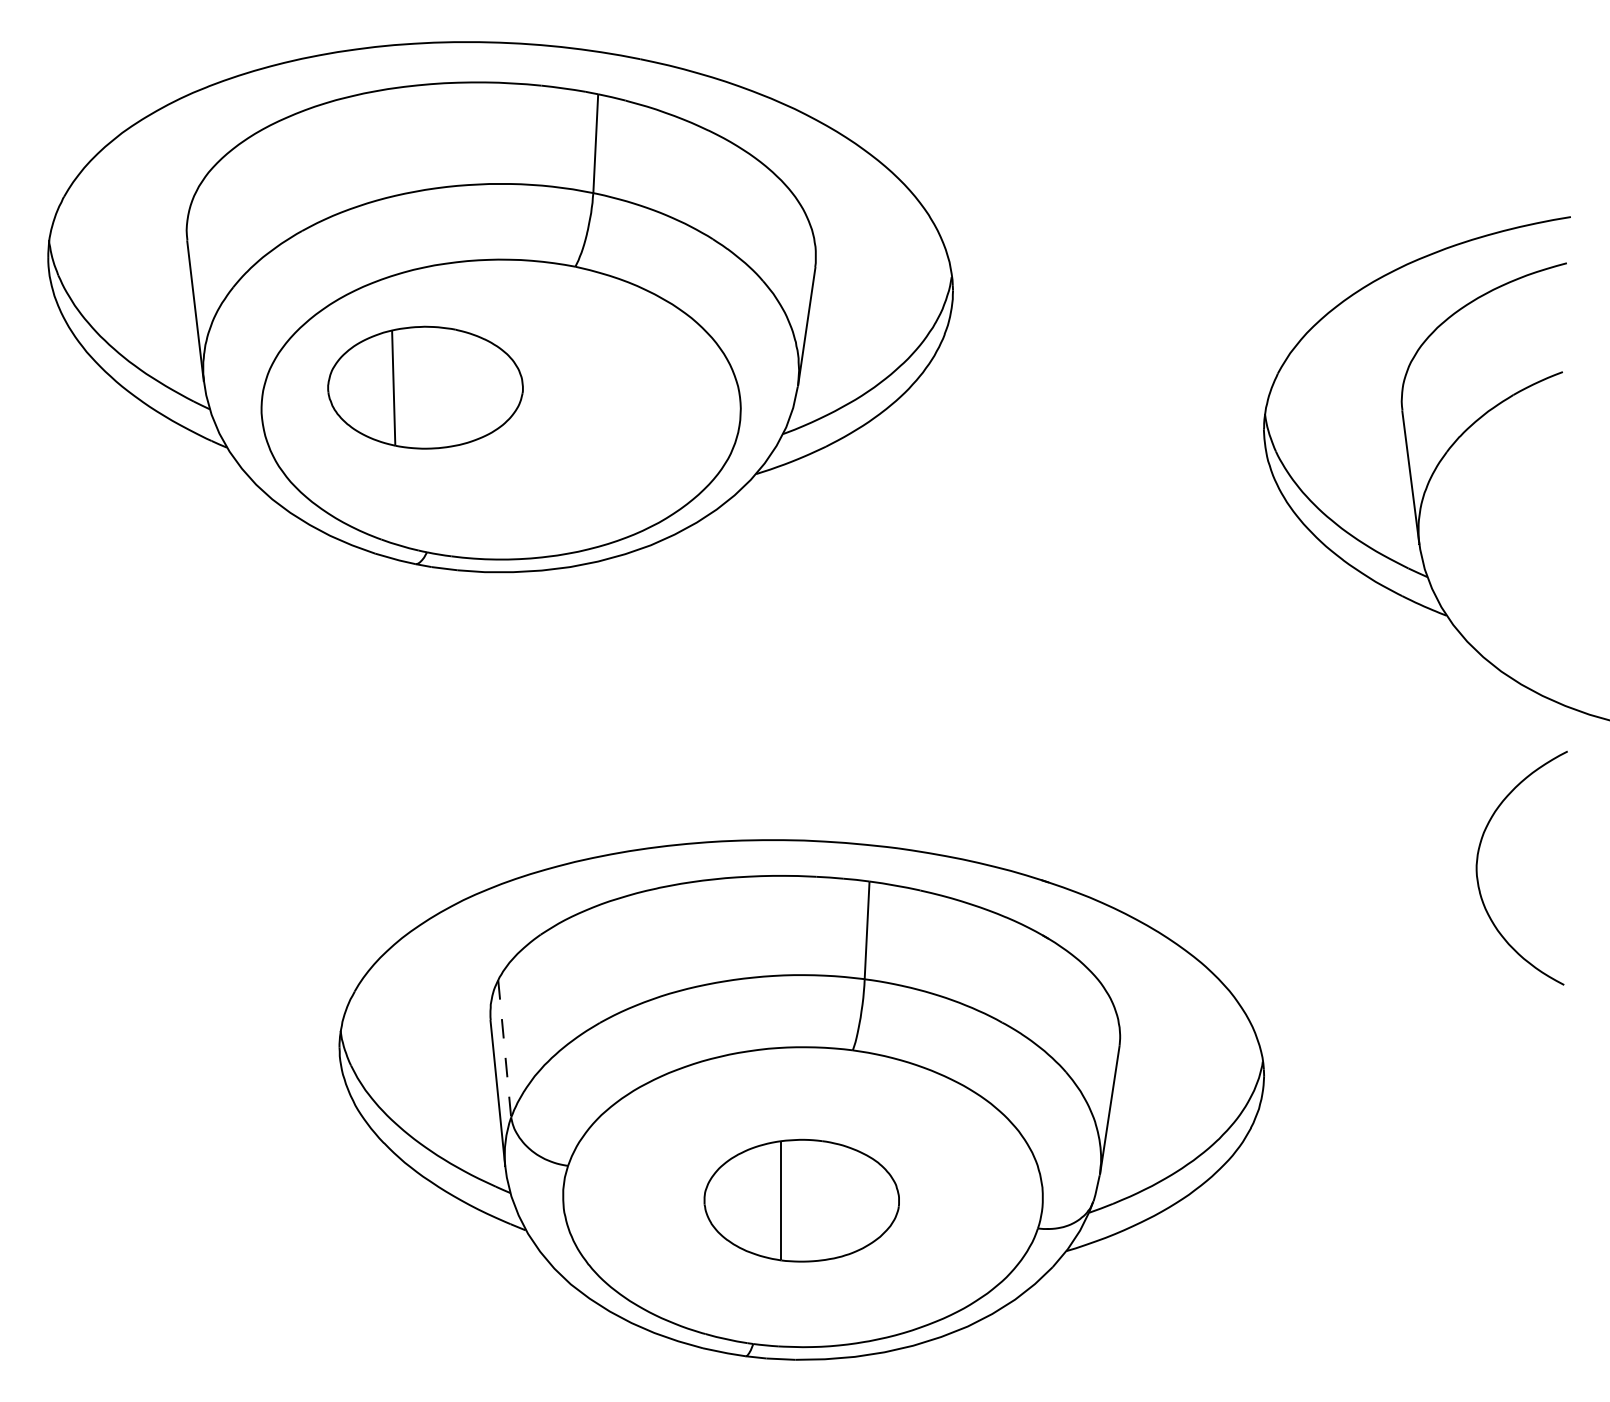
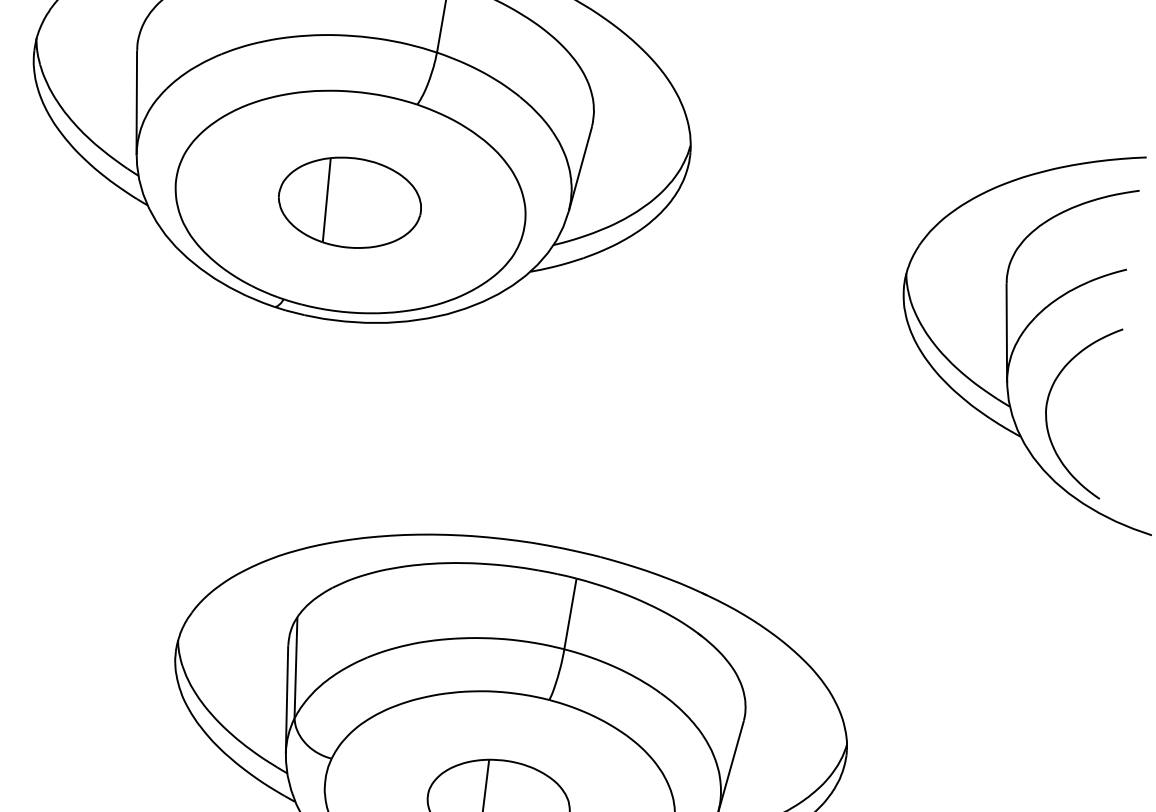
part: (425, 387) -> (349, 202), moved
curve: (1478, 859) -> (1048, 400), moved
line: (504, 1048) -> (295, 667), dashed -> solid

